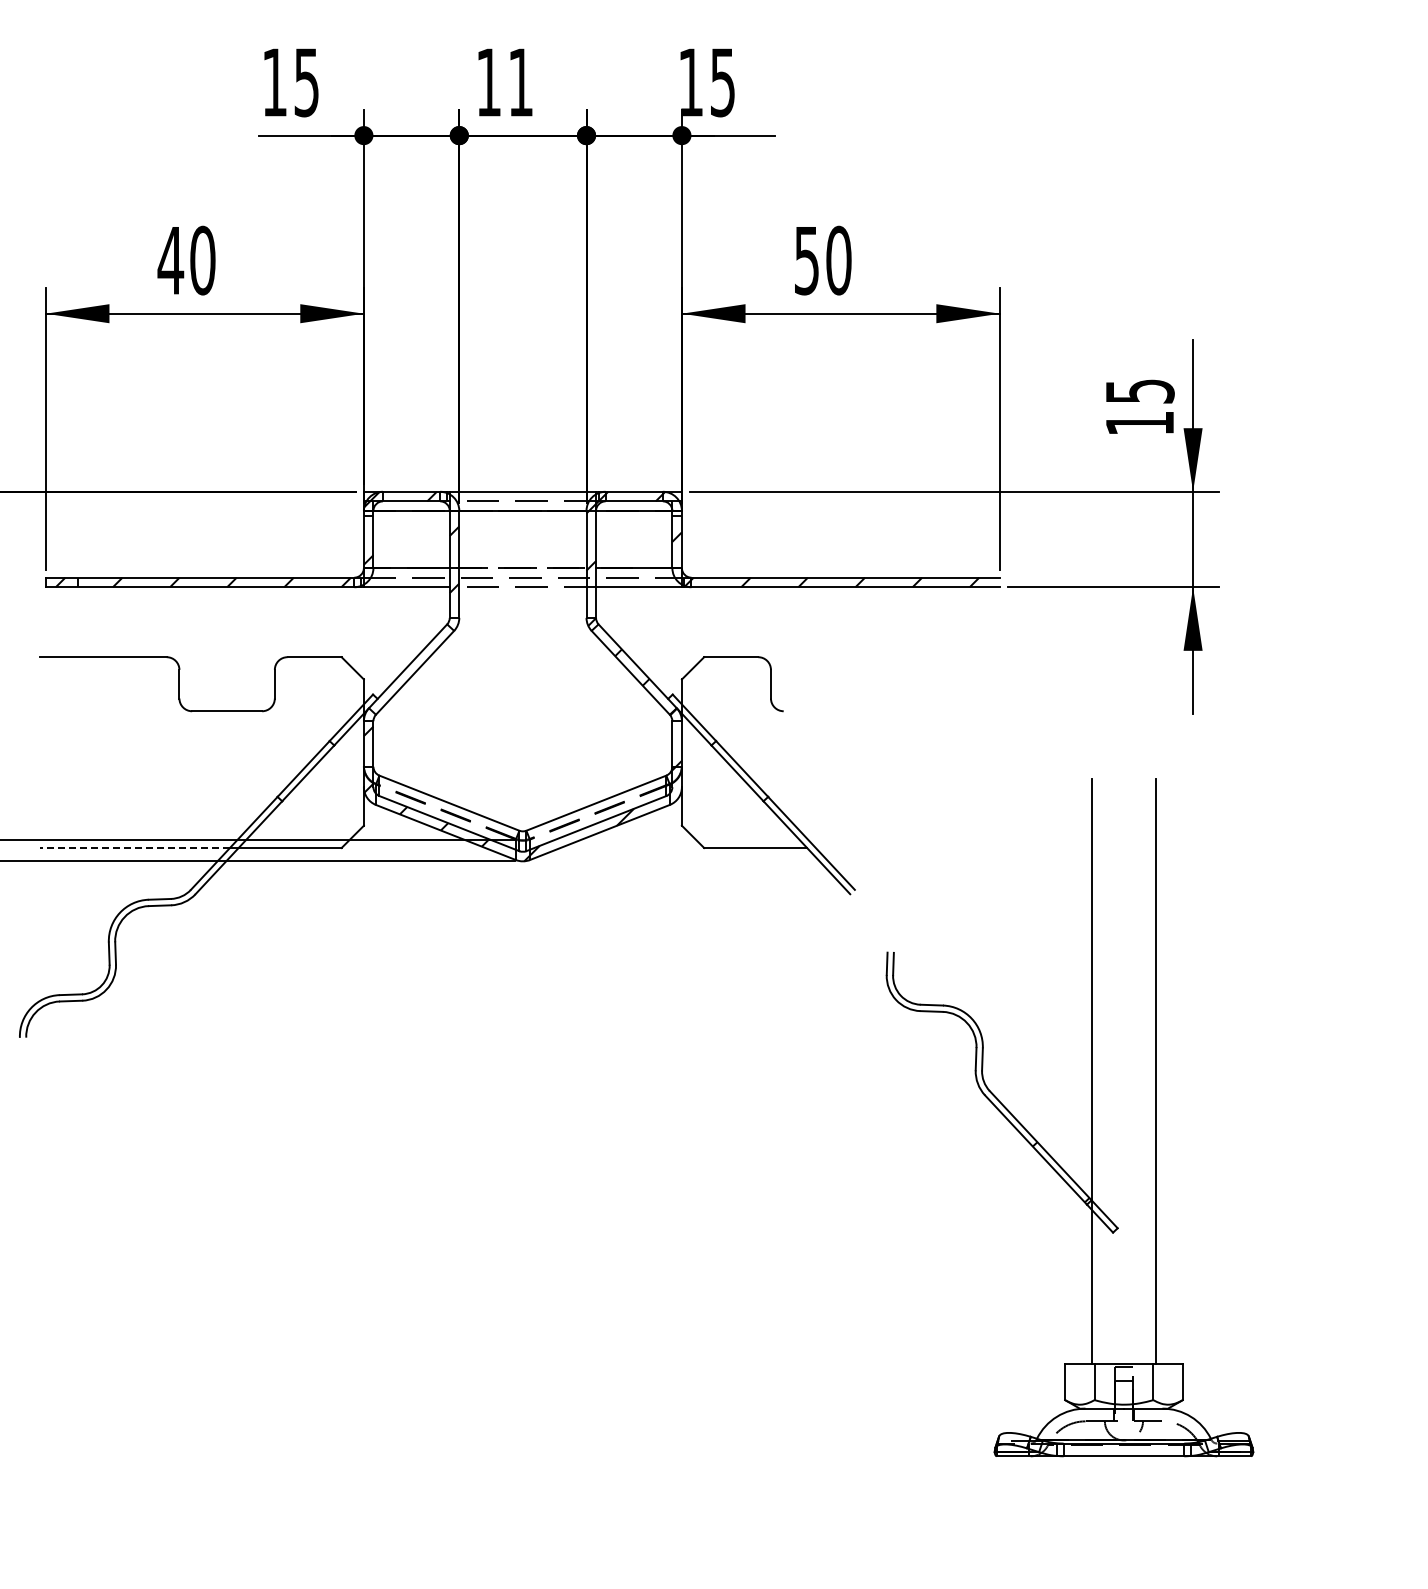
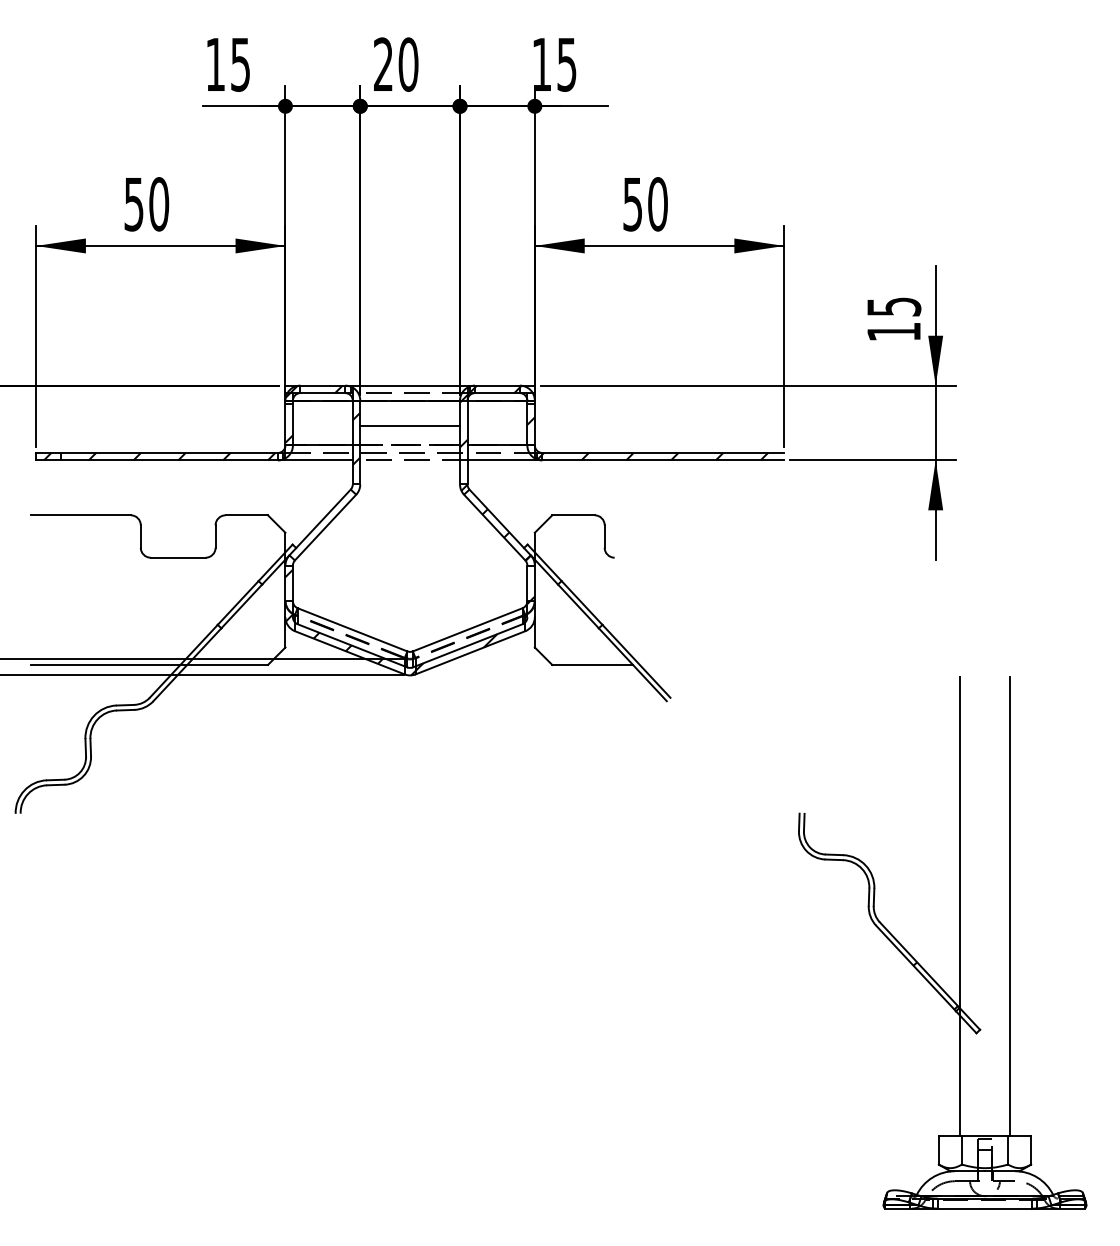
text: (504, 82) -> (395, 64), 11 -> 20
text: (170, 261) -> (133, 205), 40 -> 50
line: (522, 542) -> (409, 425), added
line: (134, 848) -> (105, 665), dashed -> solid
part: (1091, 1117) -> (959, 942), moved

